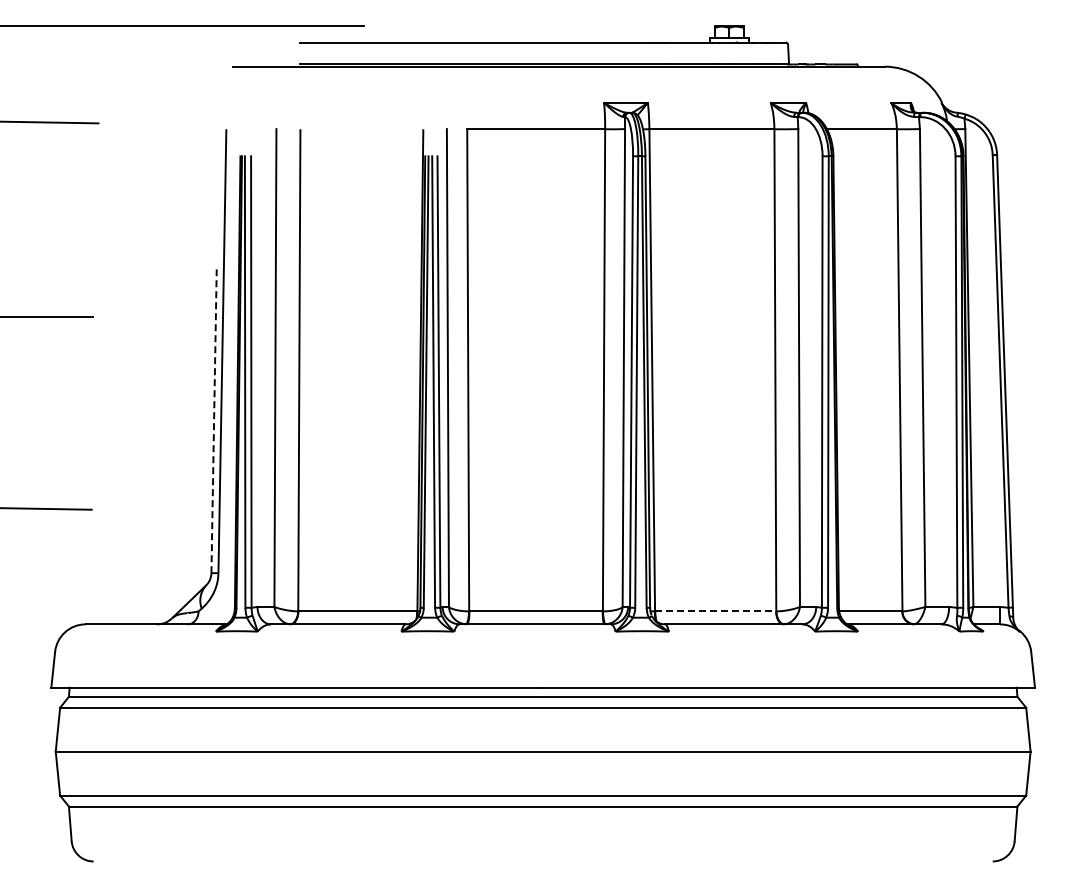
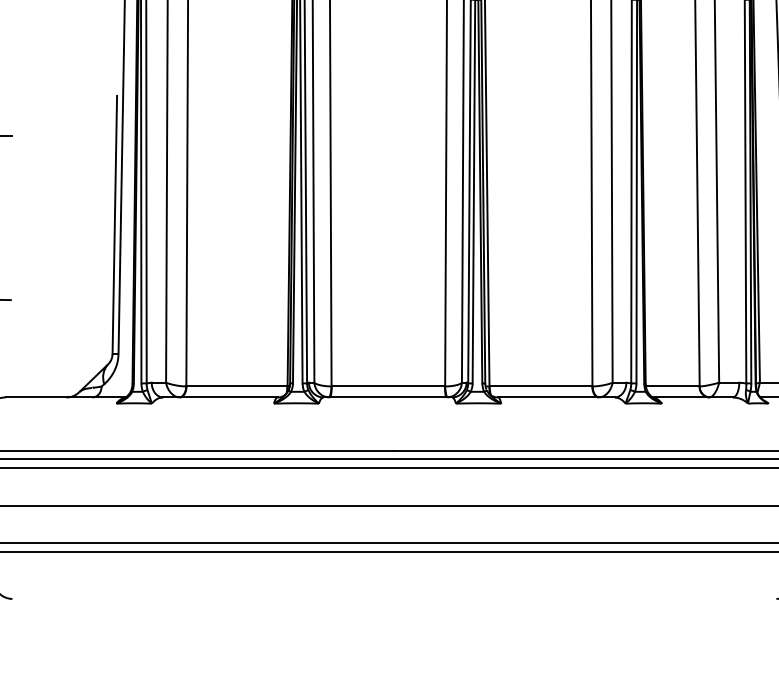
line: (214, 421) -> (115, 225), dashed -> solid
line: (716, 611) -> (541, 386), dashed -> solid

